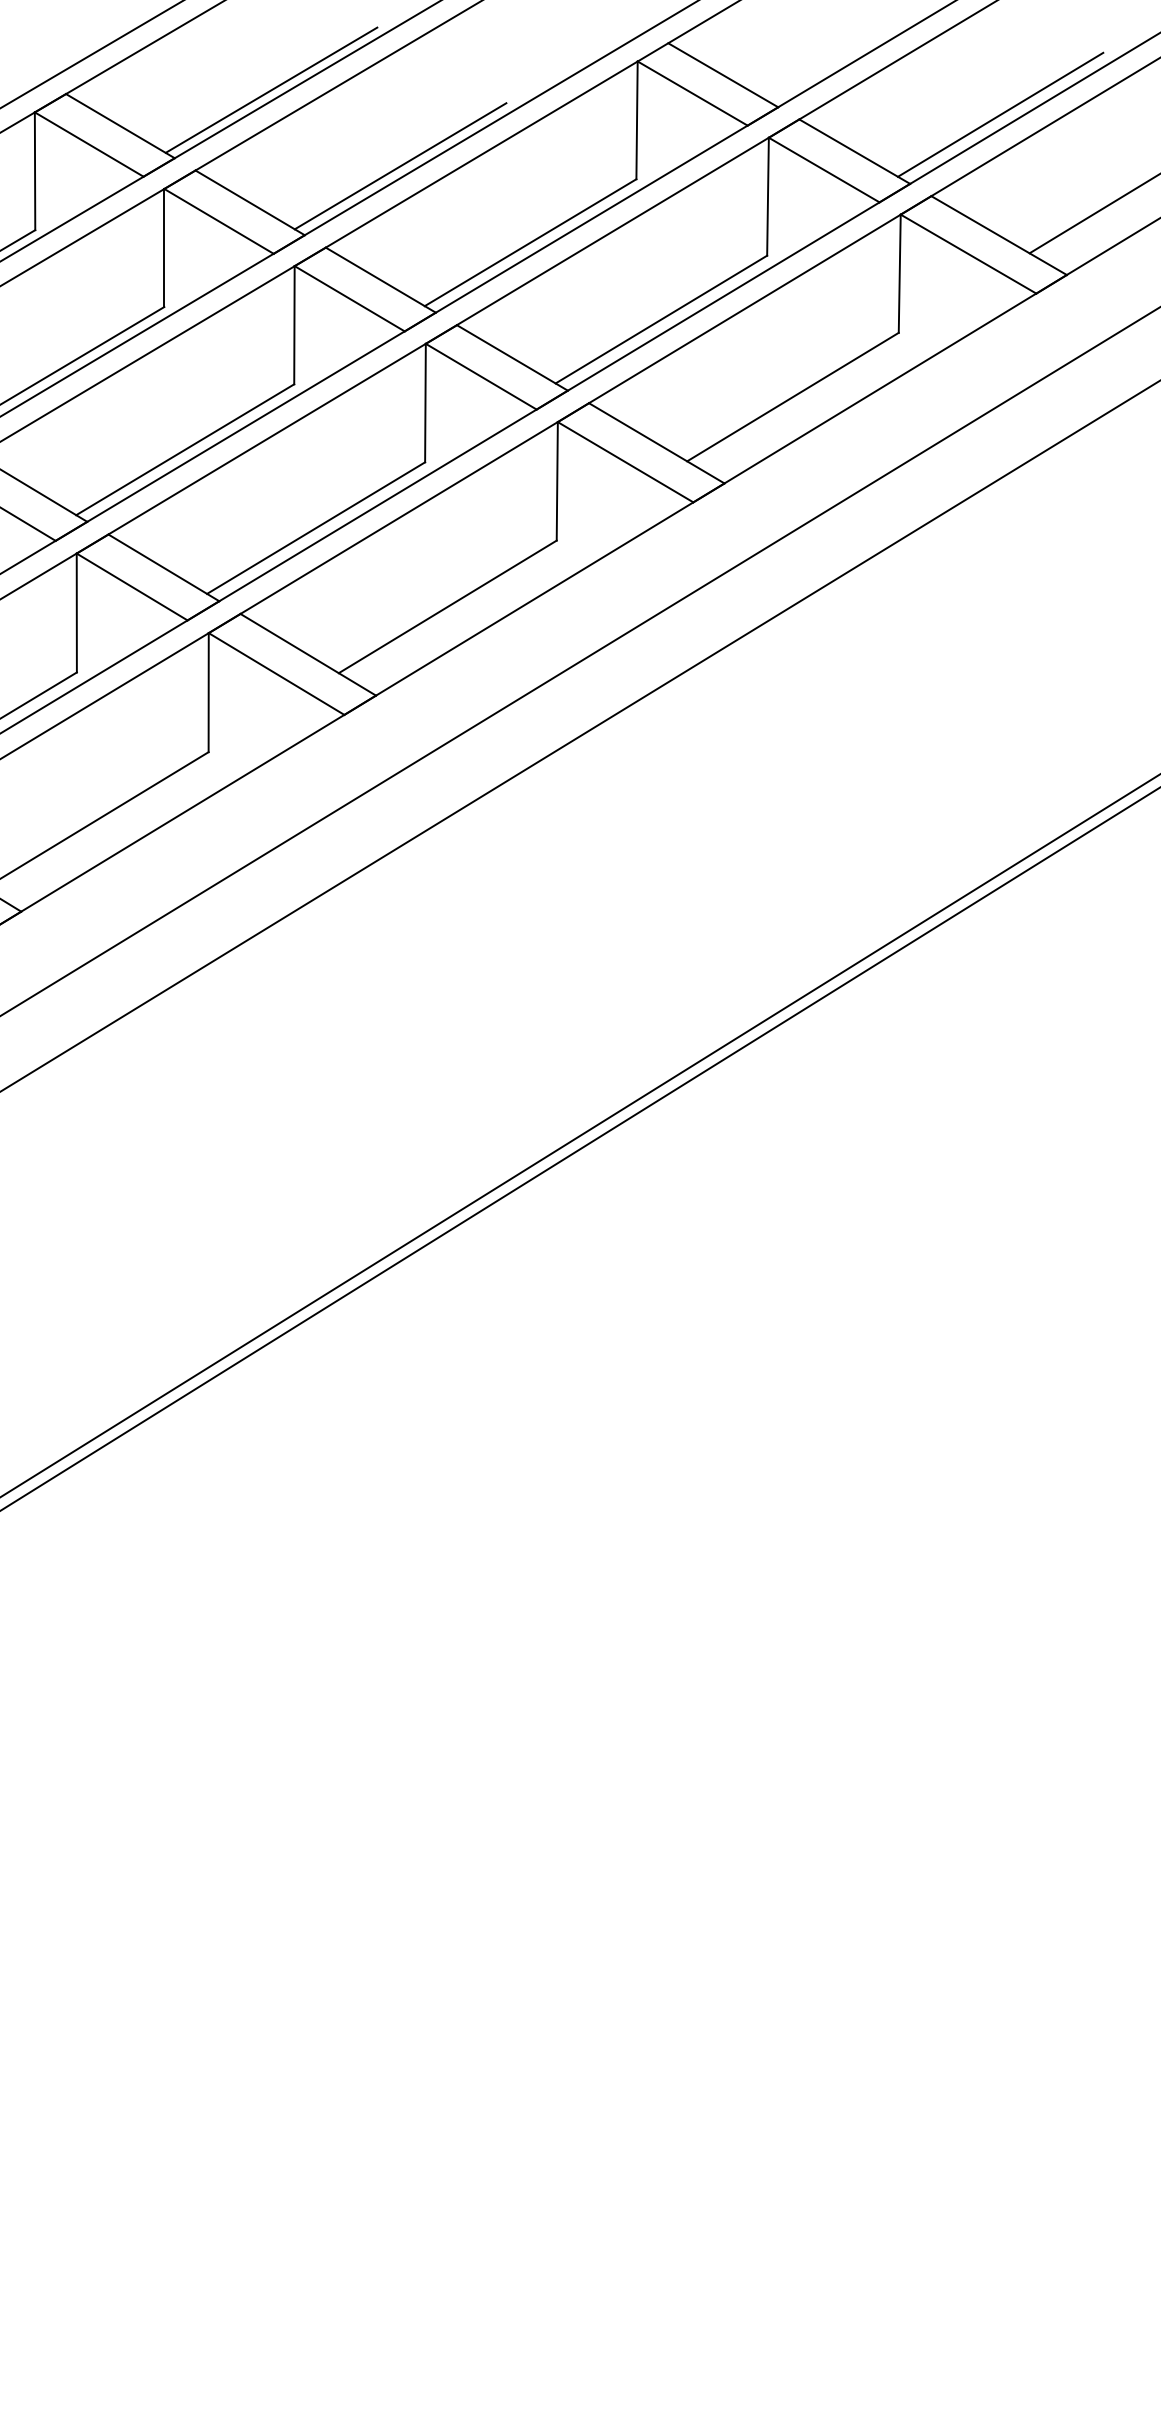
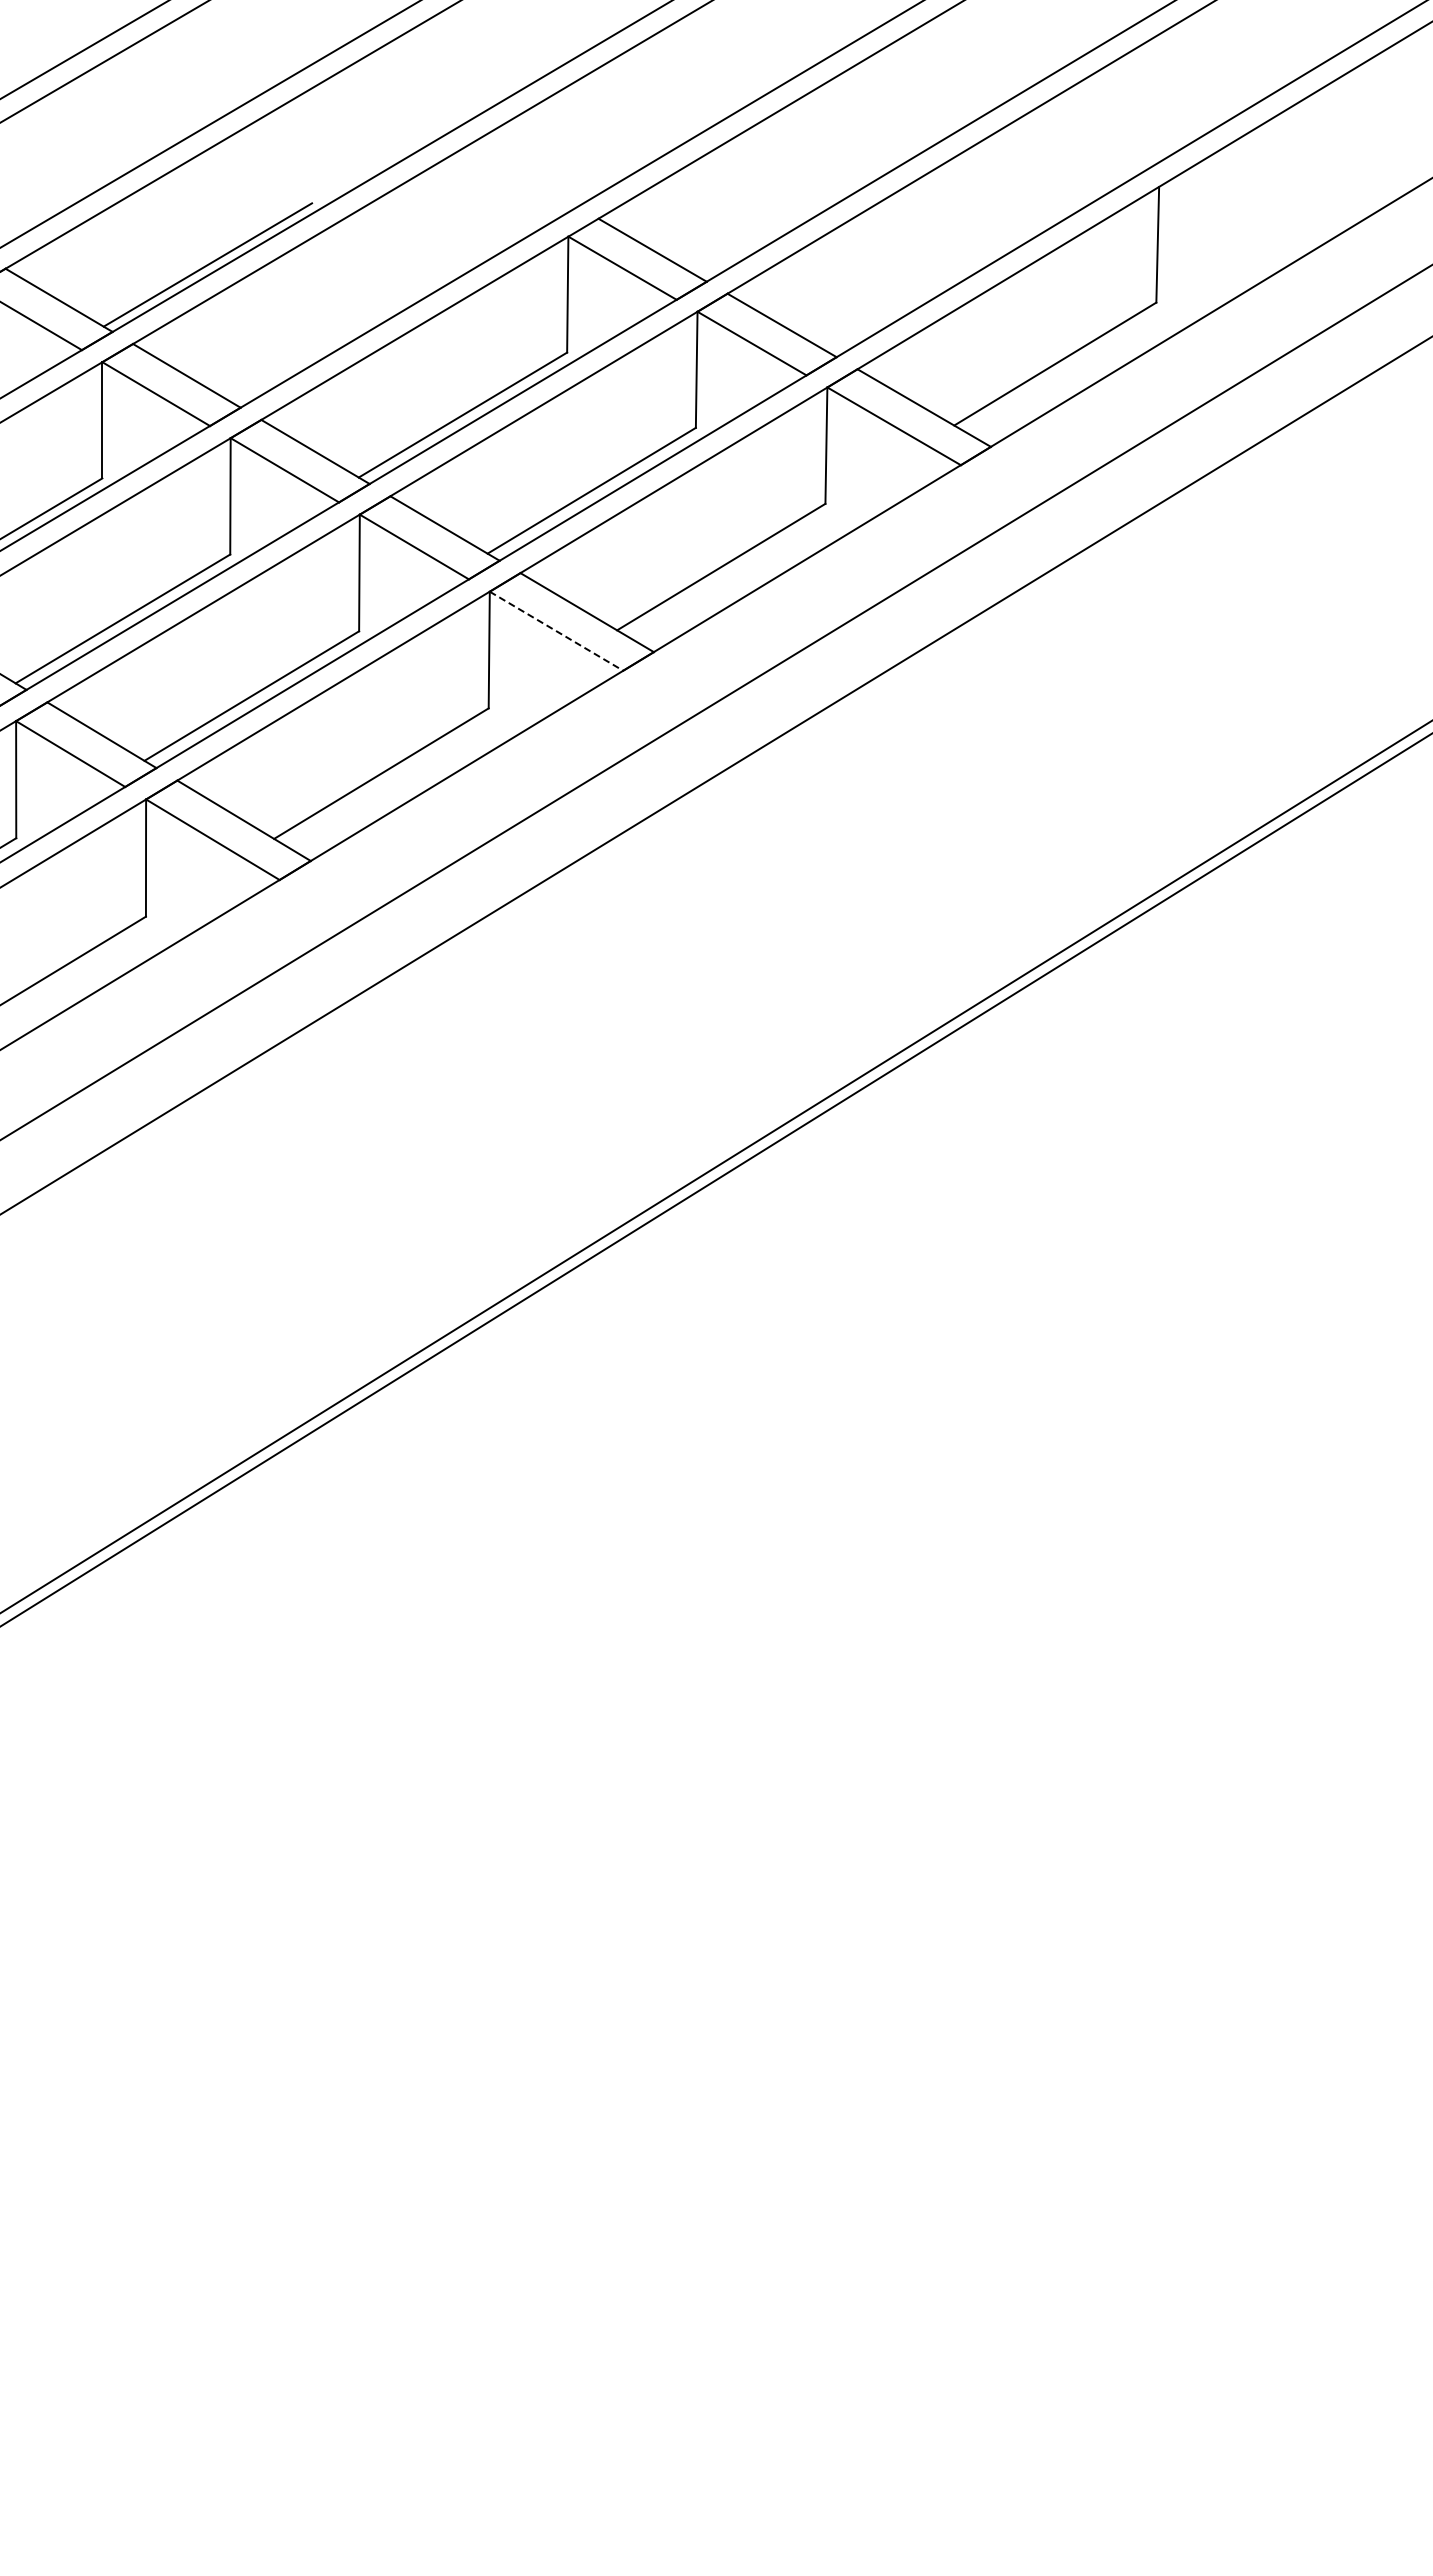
line: (1000, 115) -> (925, 289), removed
line: (400, 165) -> (334, 339), removed
line: (625, 462) -> (556, 631), solid -> dashed

